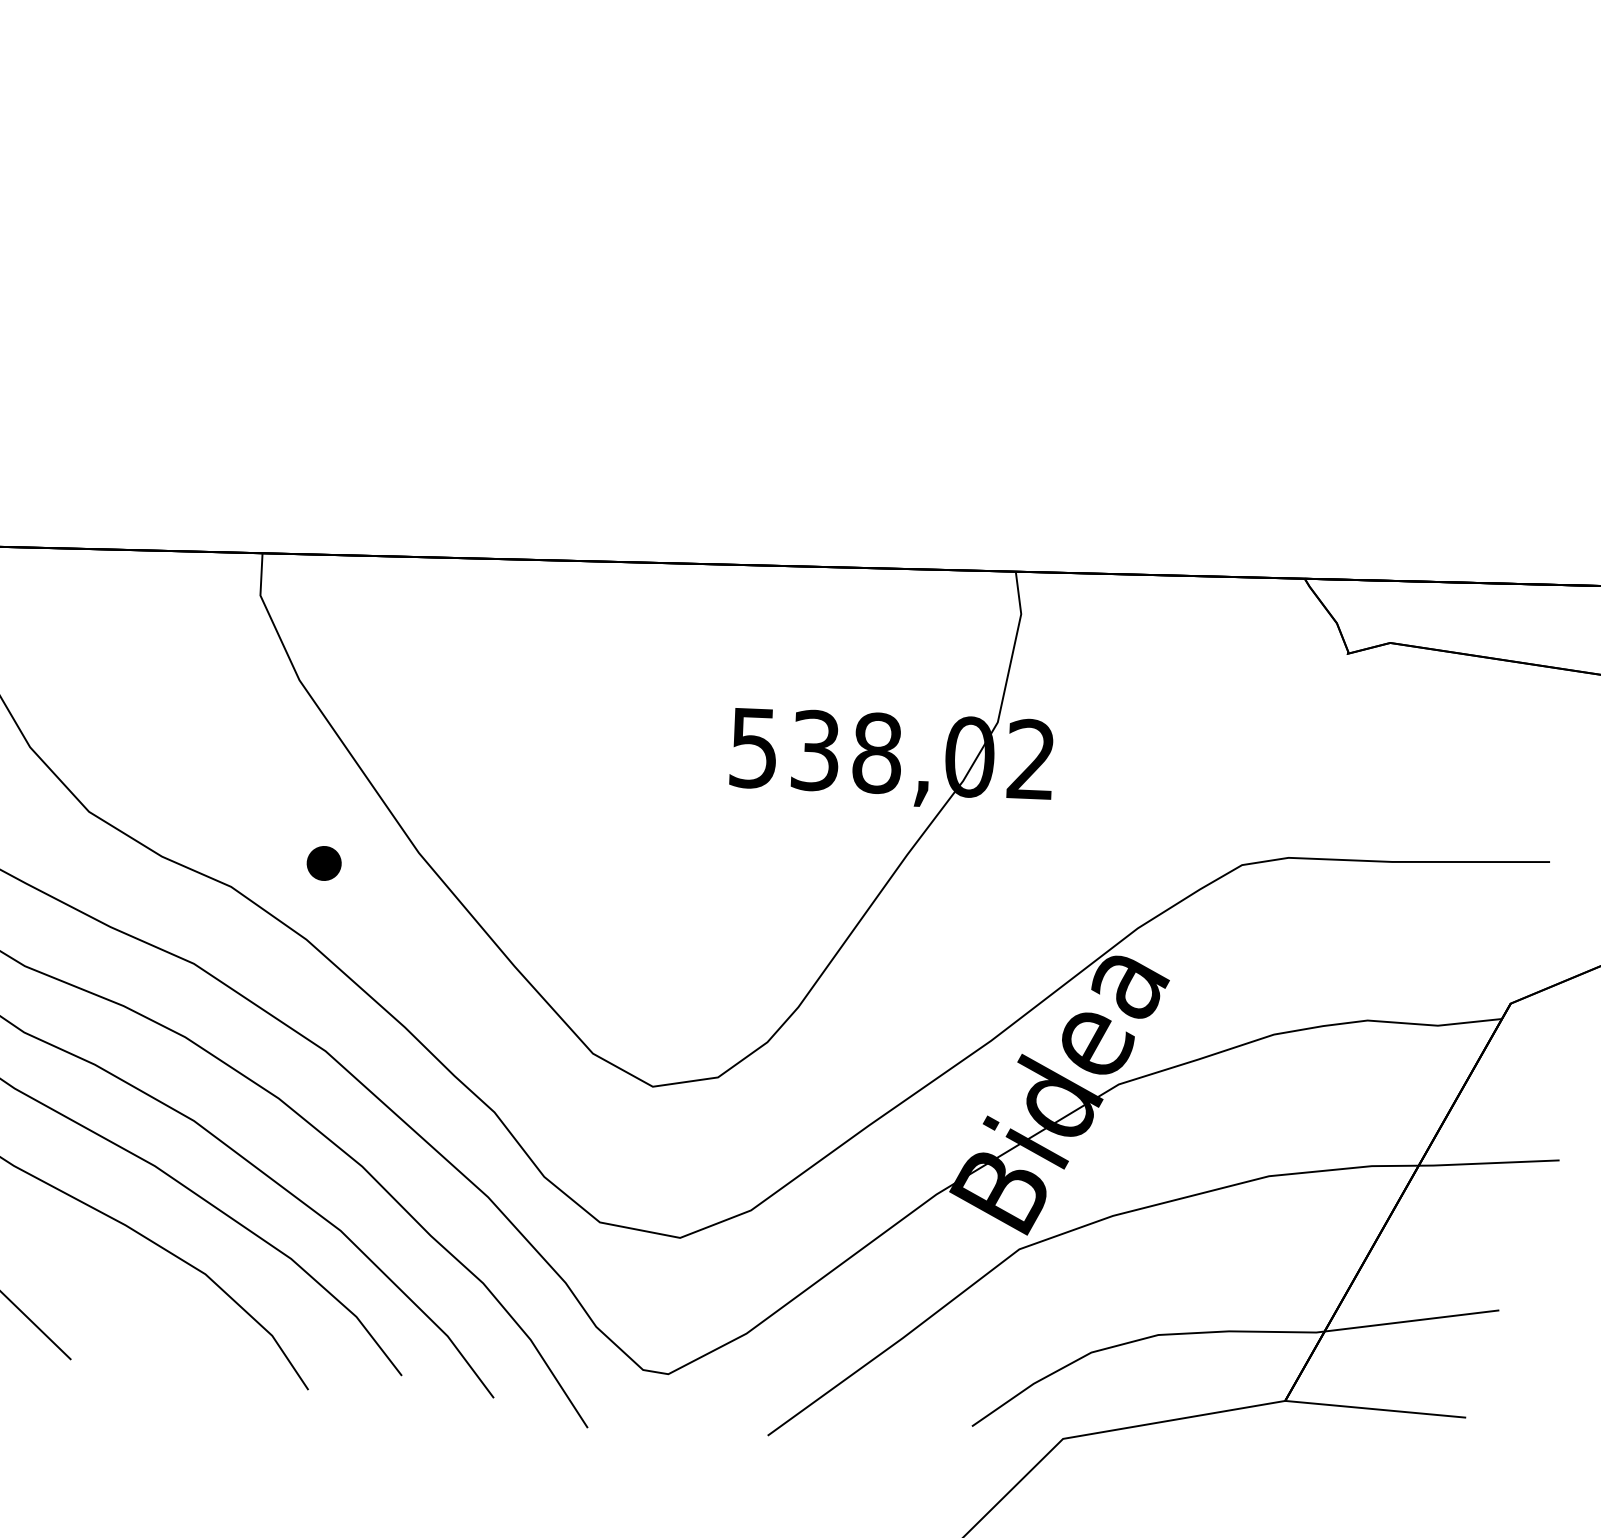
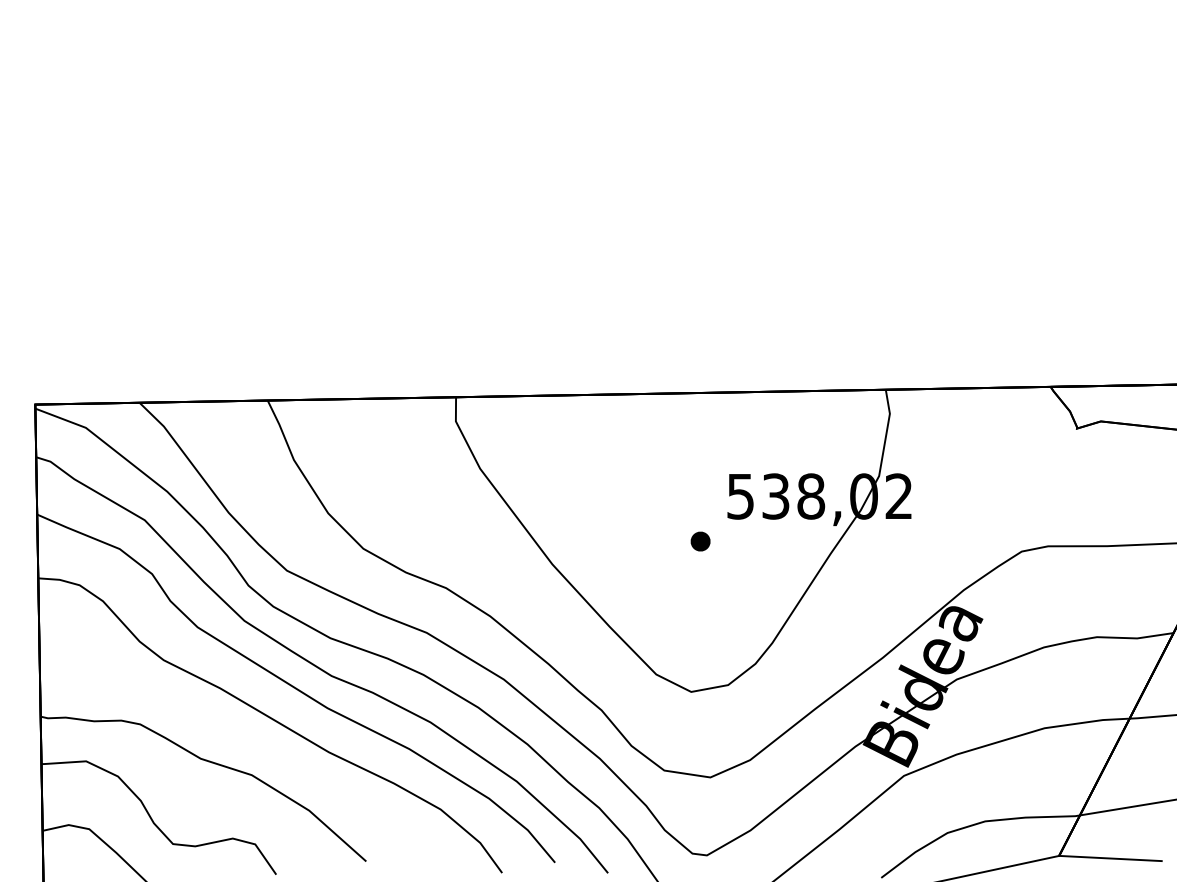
part: (324, 863) -> (700, 541), moved

